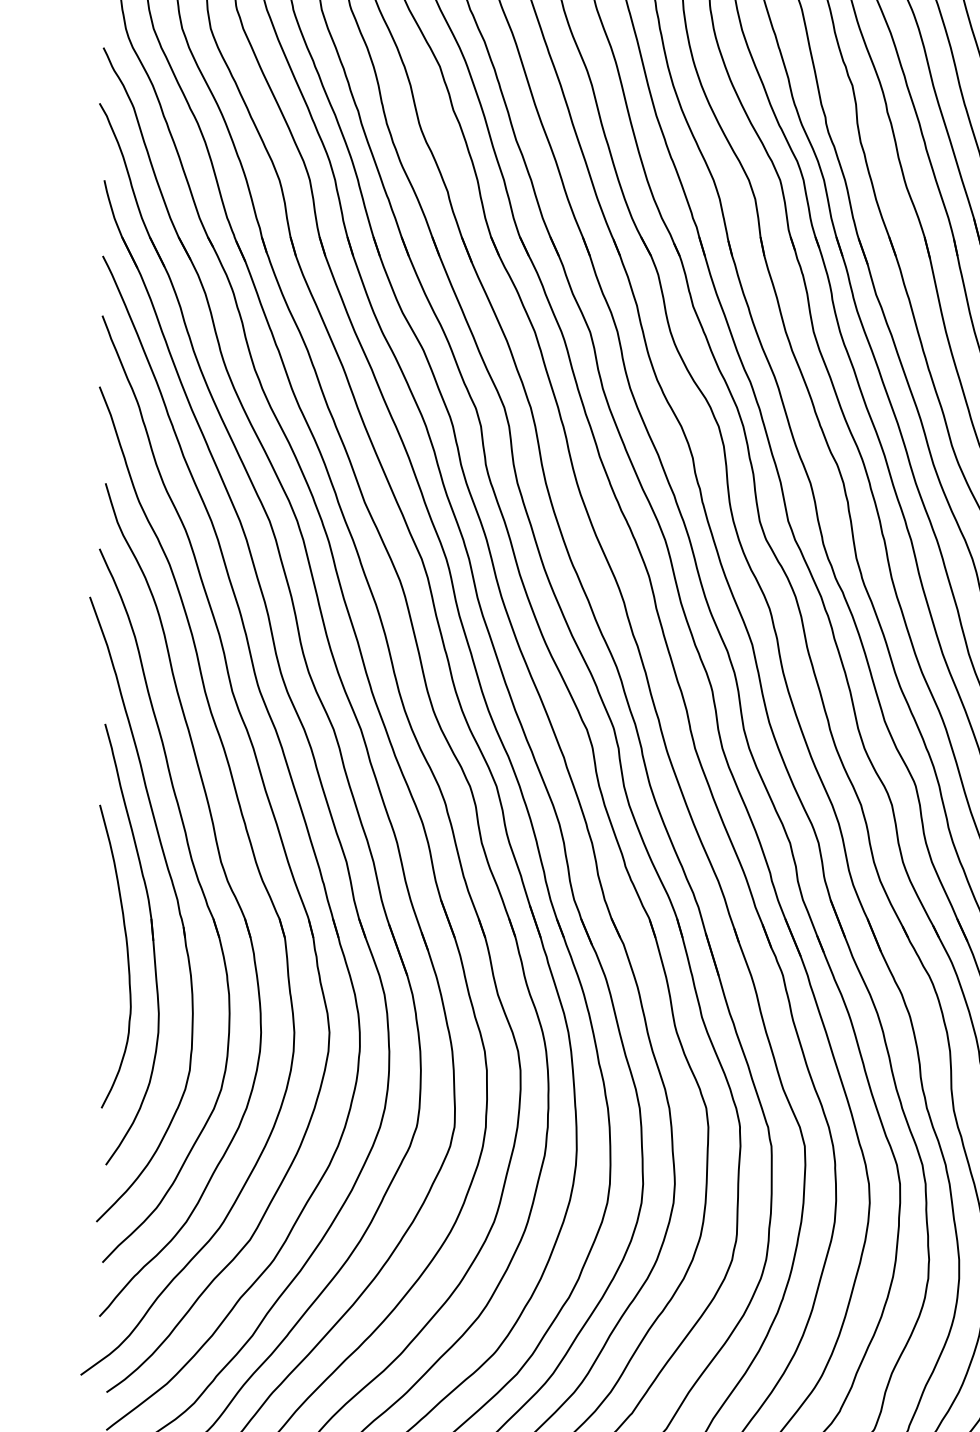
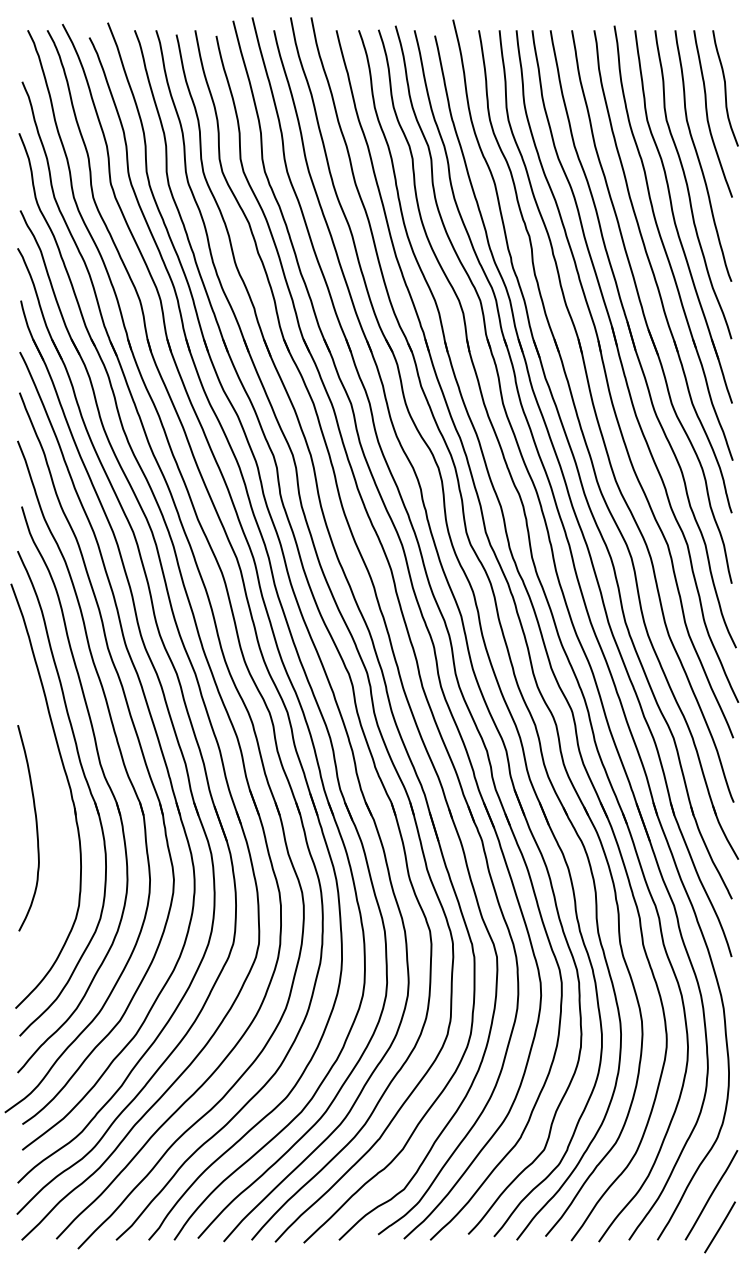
part: (152, 945) -> (53, 820), removed

